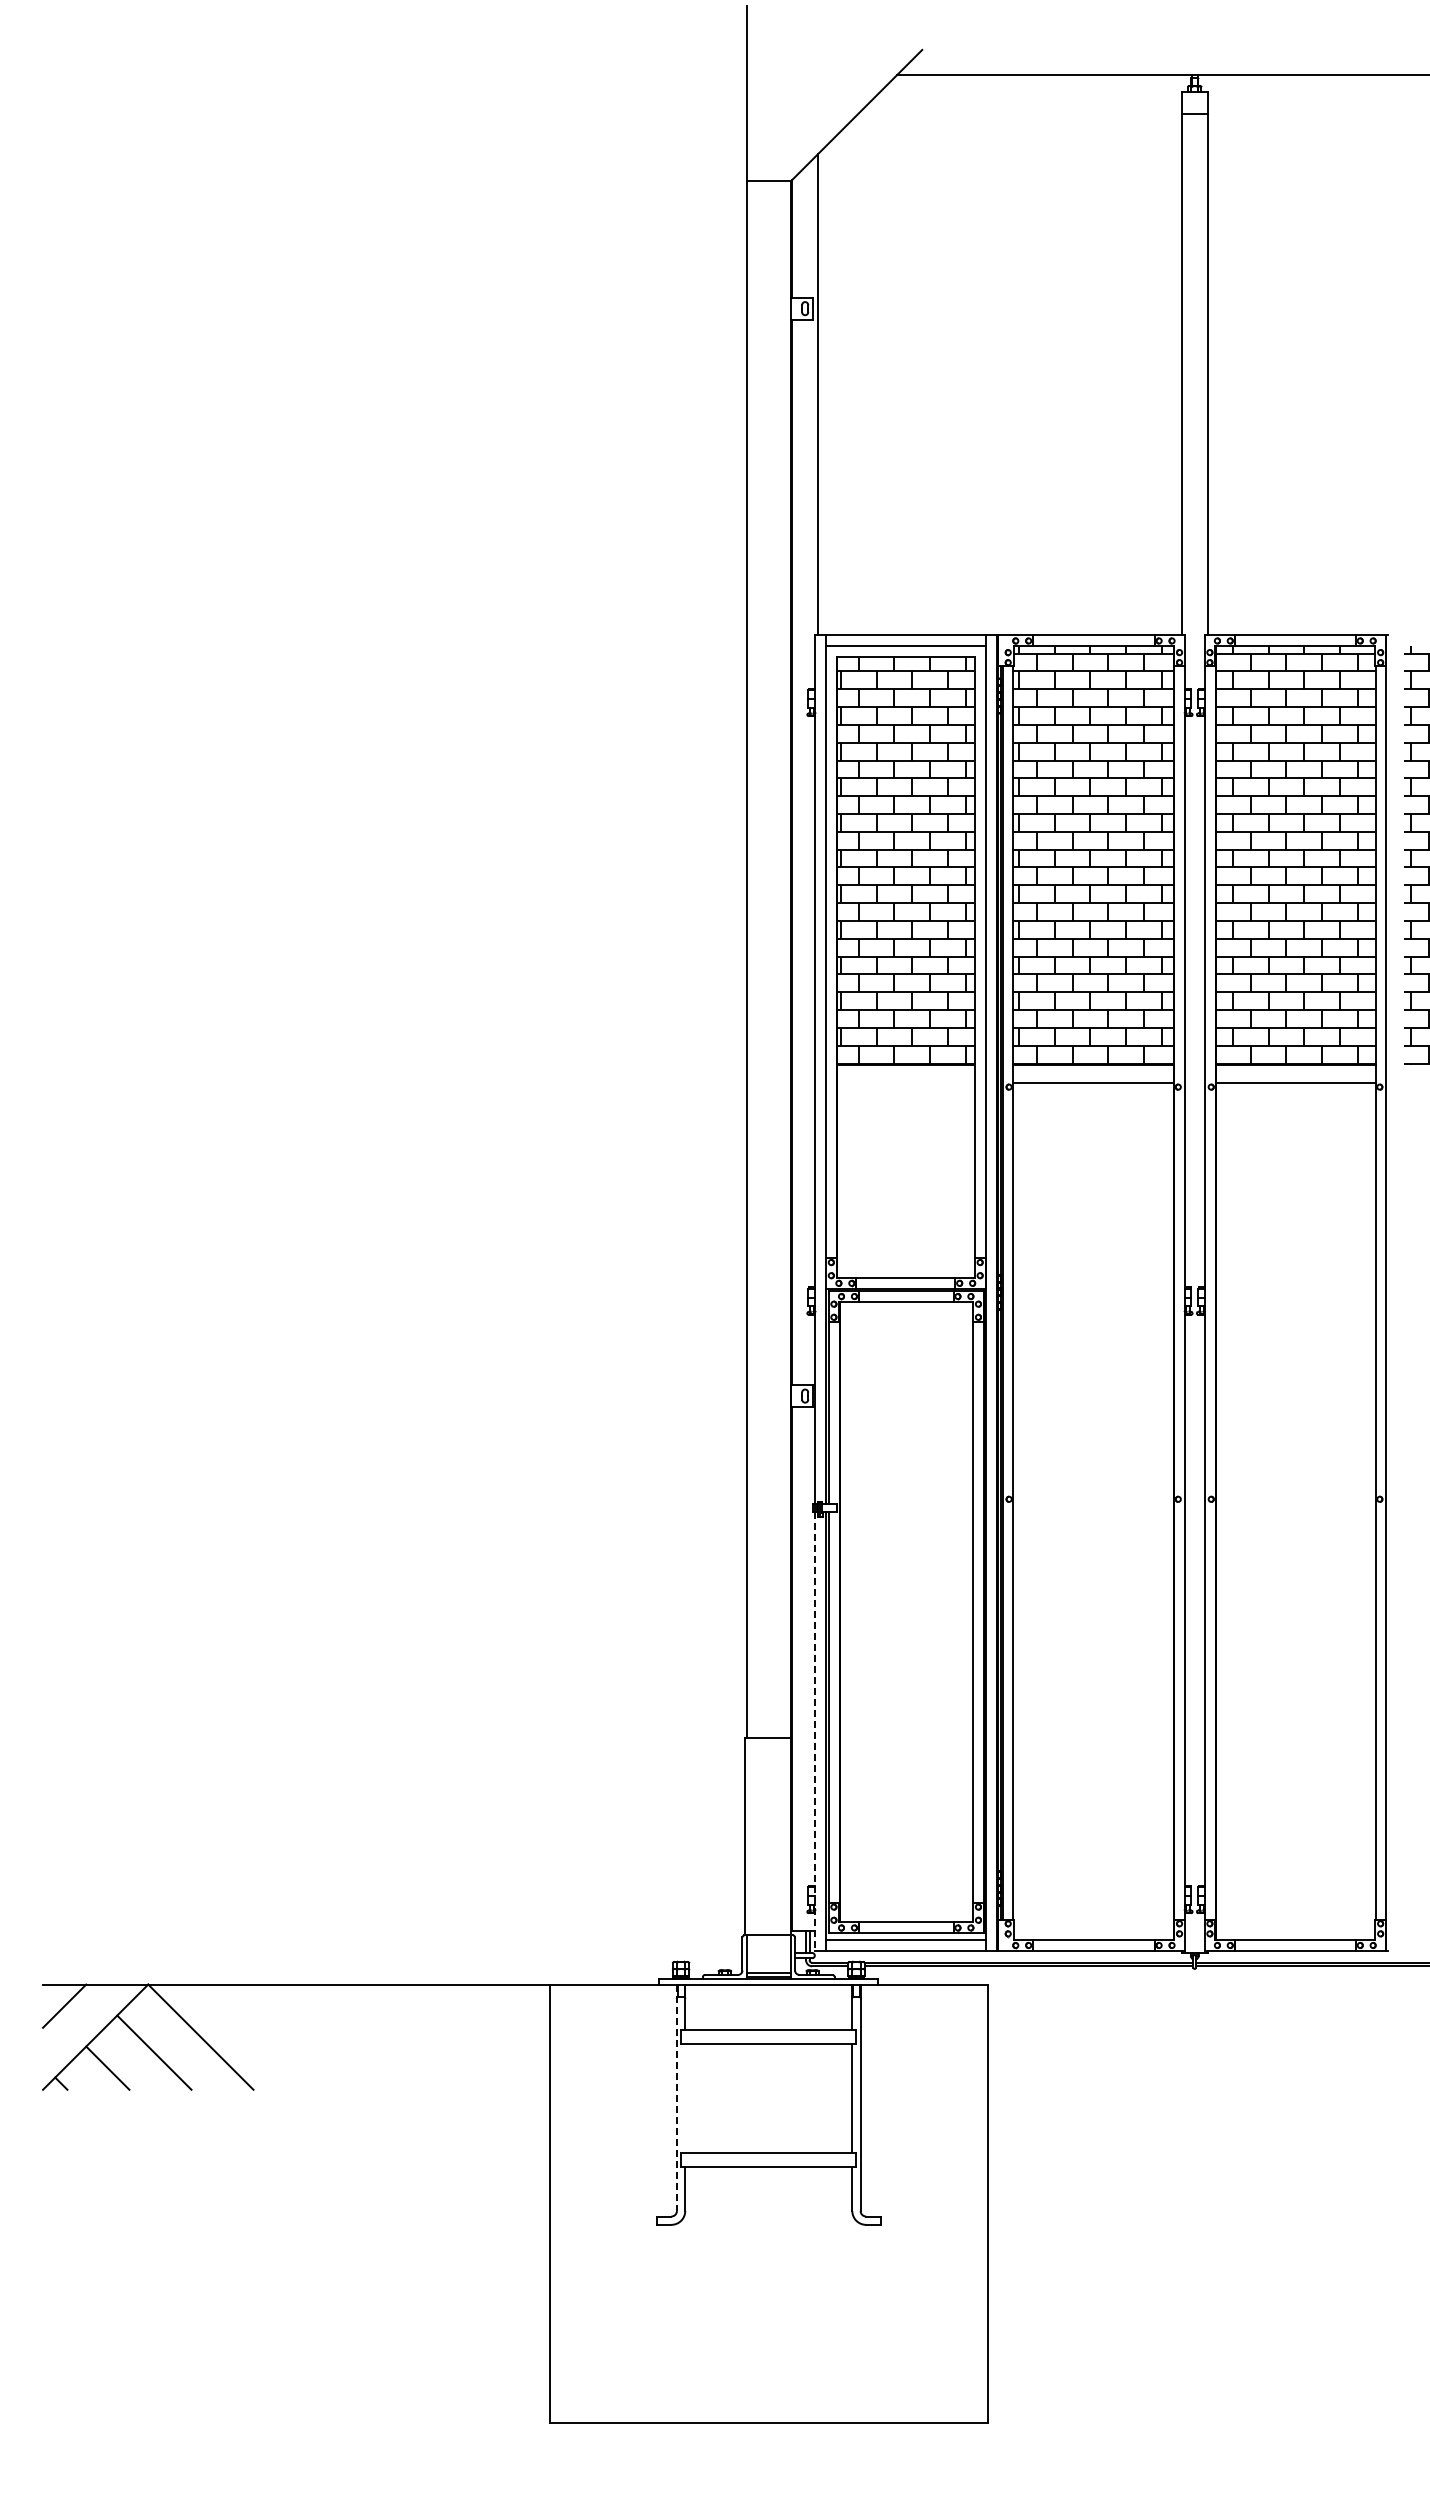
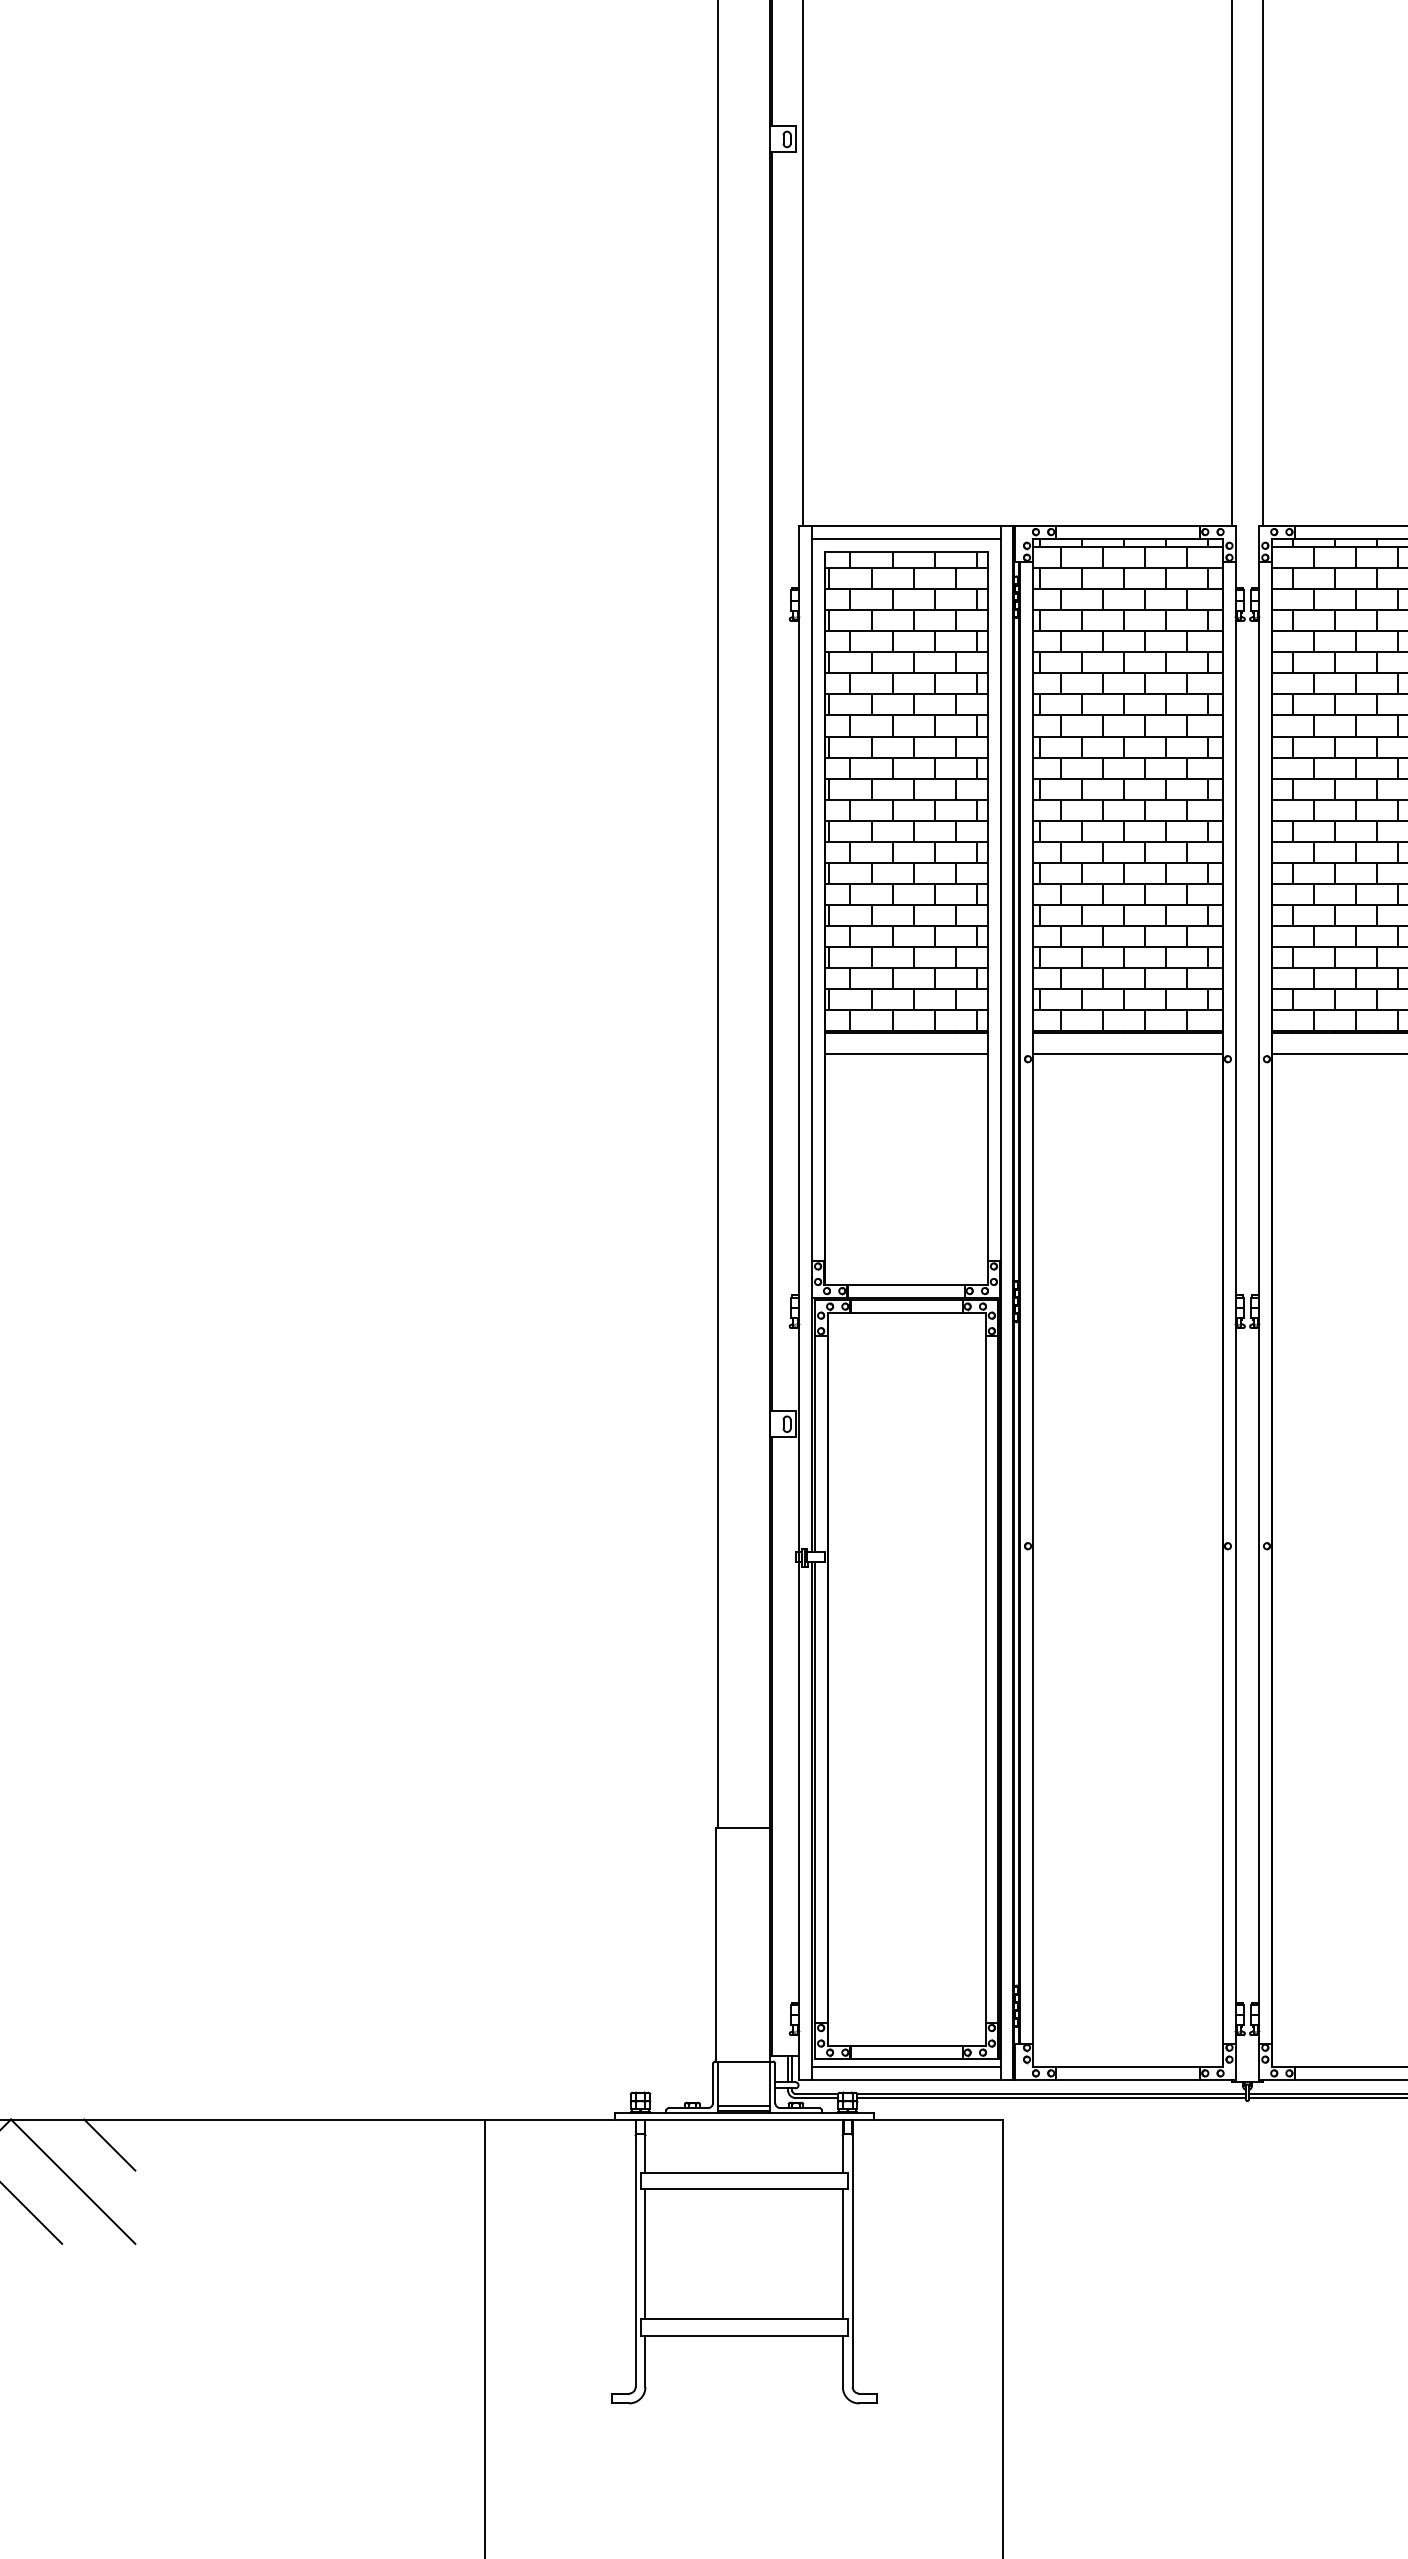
line: (906, 1082) -> (906, 1053), added
line: (815, 1732) -> (799, 1821), dashed -> solid
line: (231, 2005) -> (109, 2144), added
line: (676, 2098) -> (635, 2254), dashed -> solid
line: (685, 2098) -> (645, 2254), added

